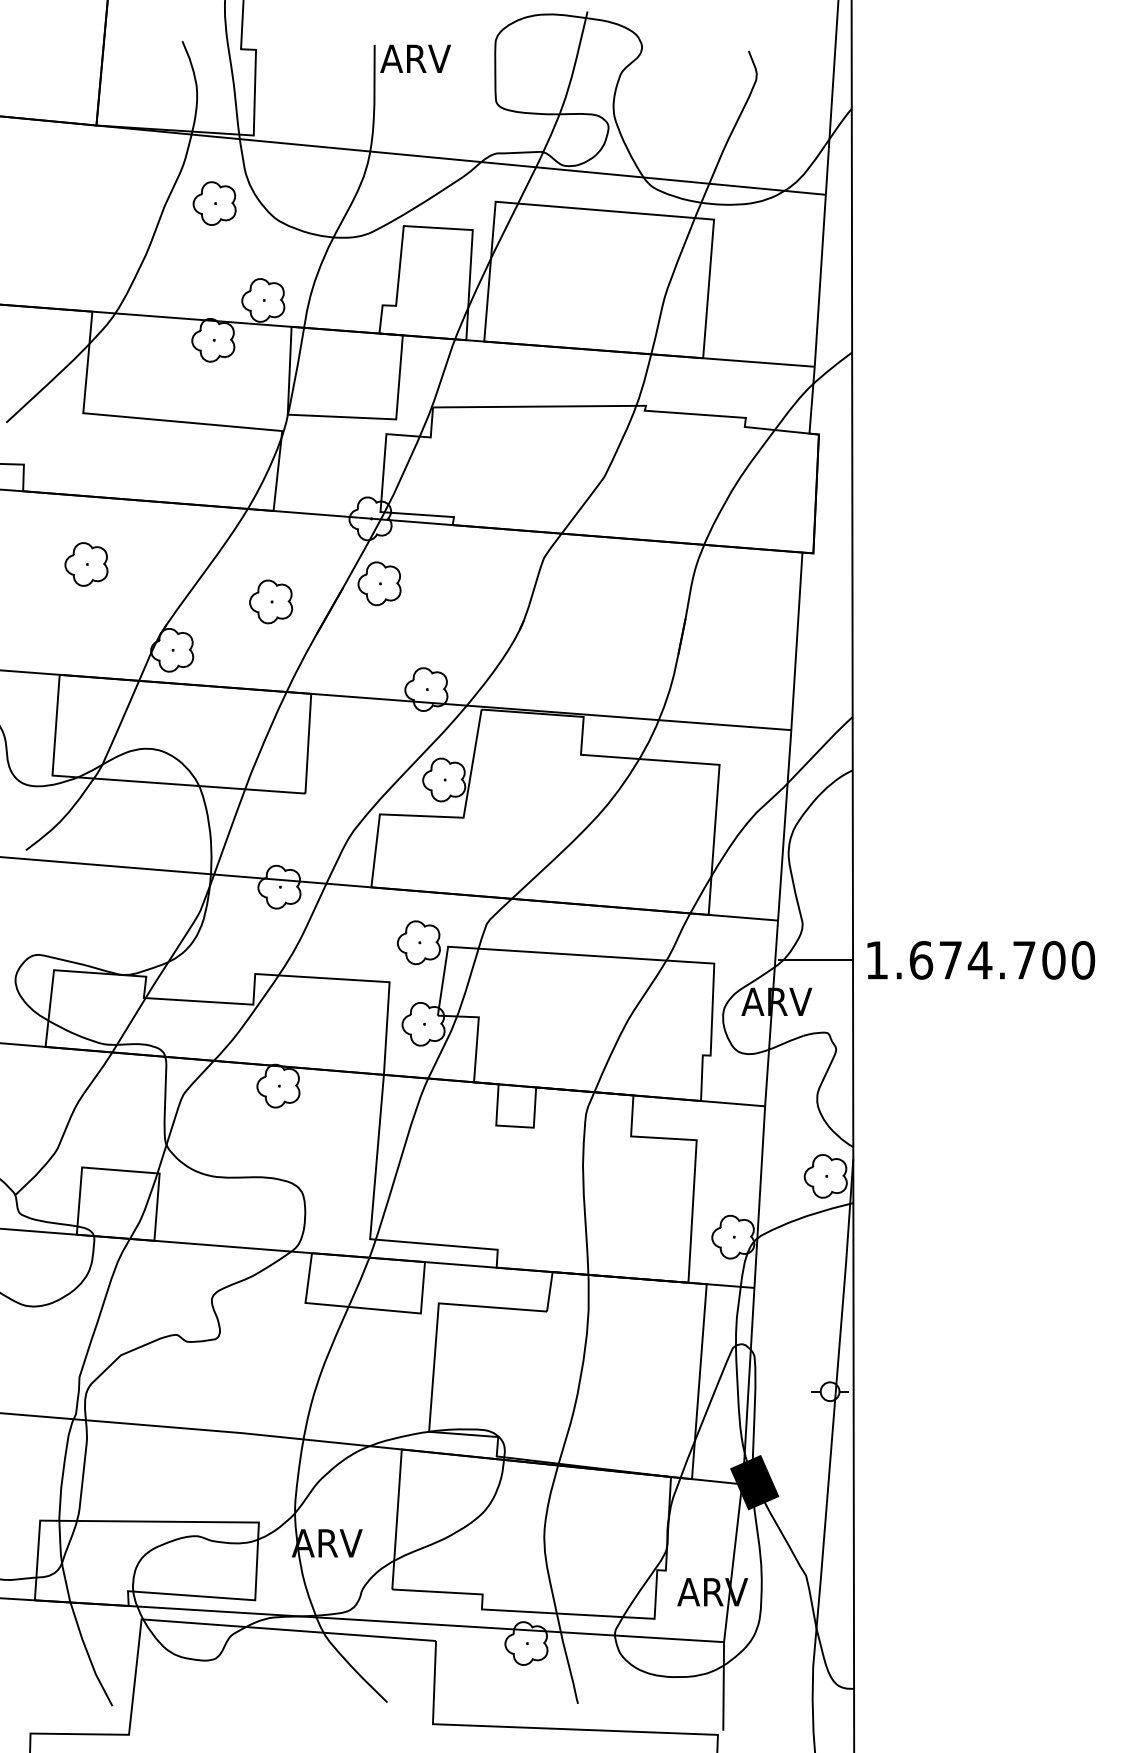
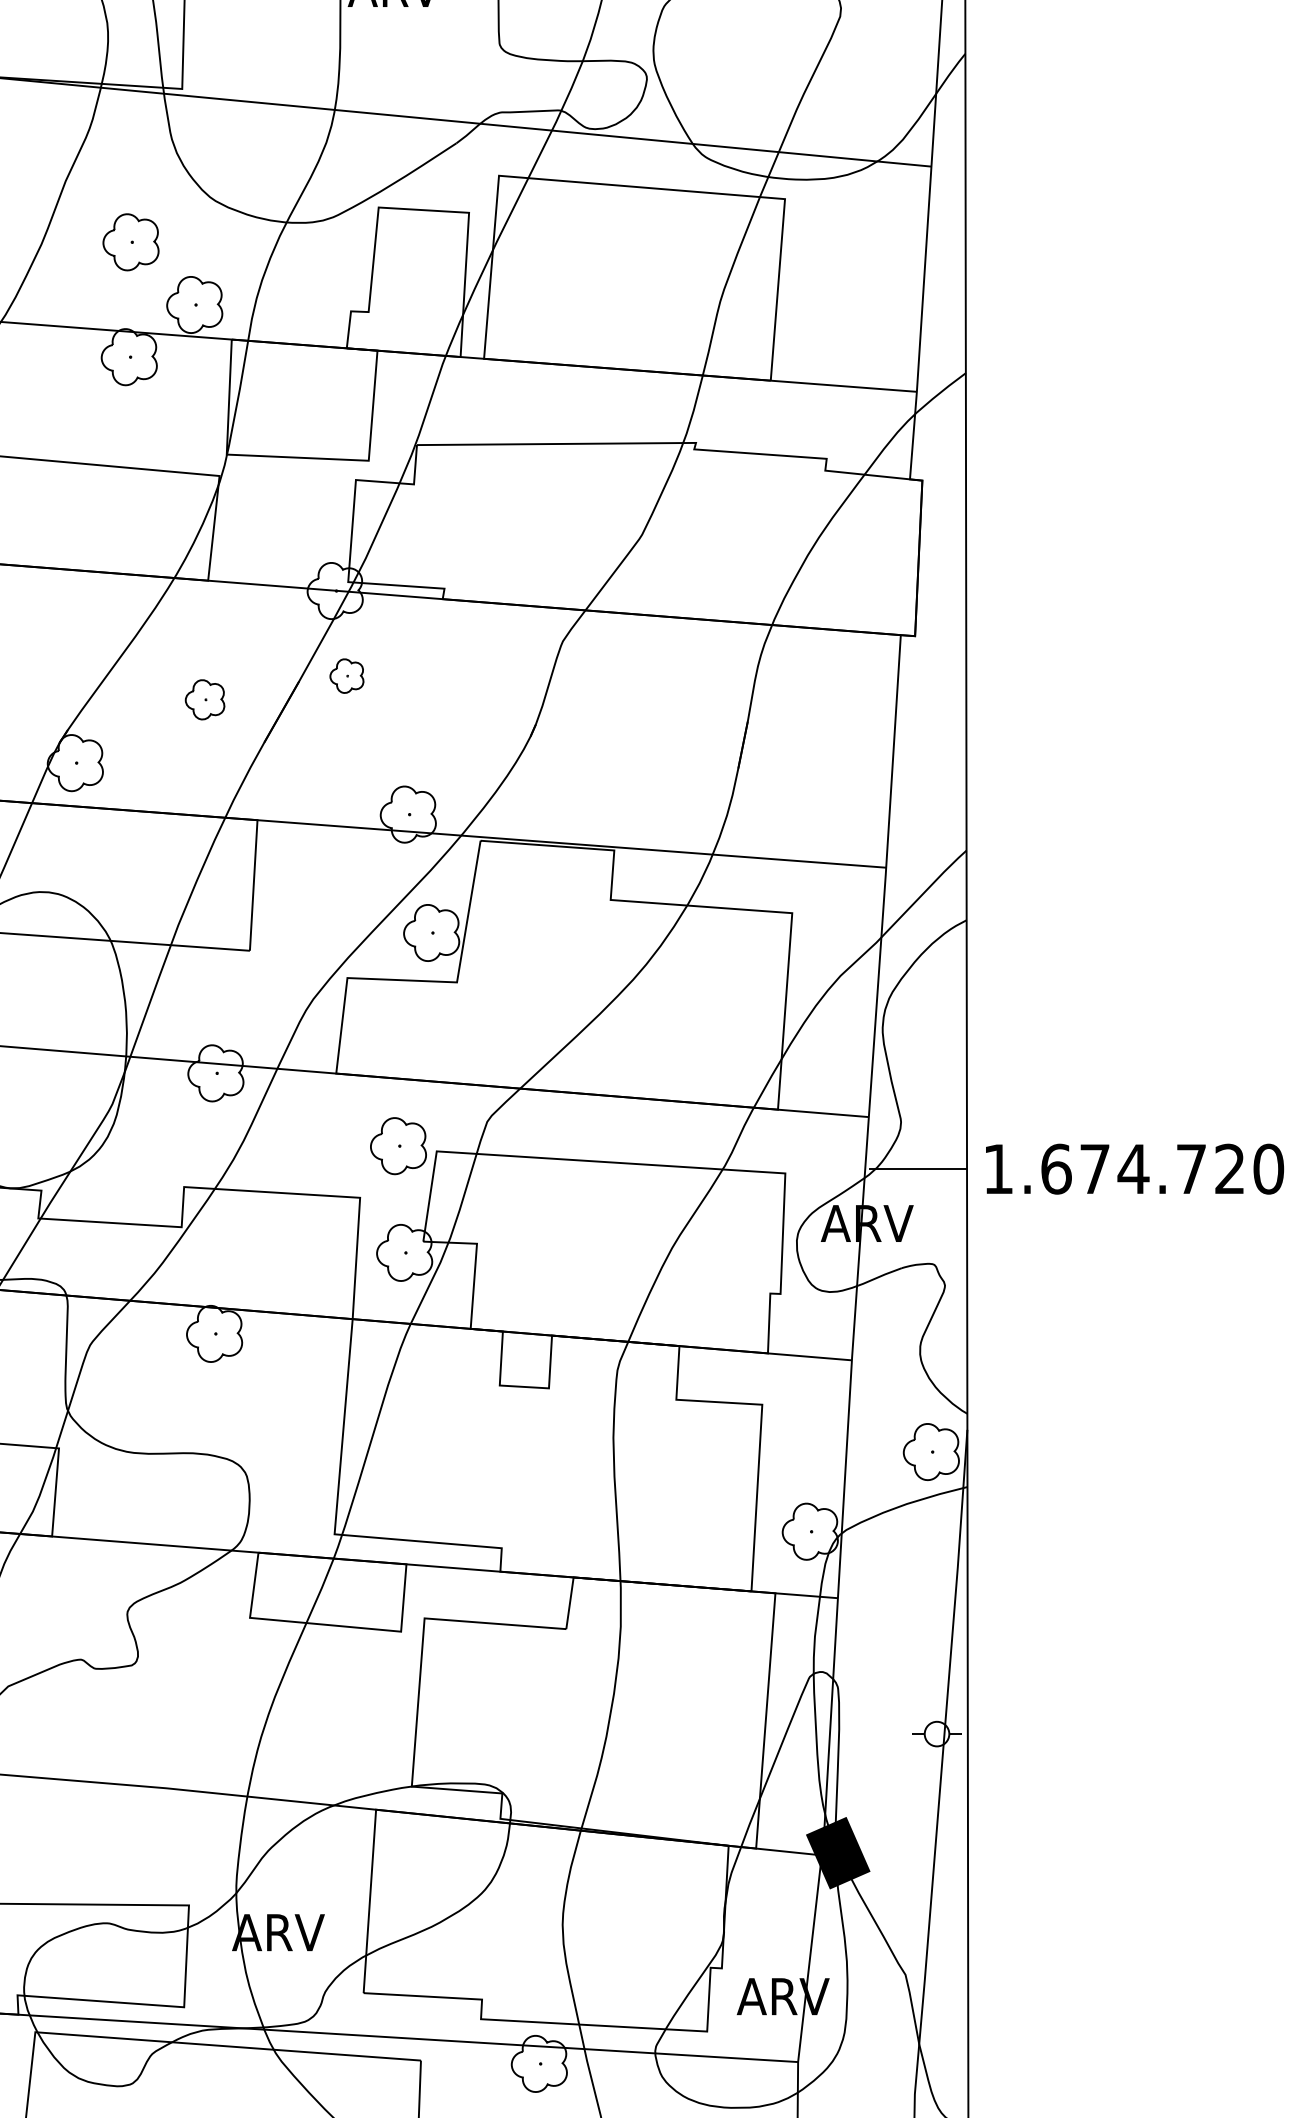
part: (214, 203) -> (130, 242), moved
part: (379, 583) -> (346, 675), size x0.6
part: (271, 601) -> (205, 699), size x0.7
text: (1053, 960) -> (1229, 1169), 1.674.700 -> 1.674.720

